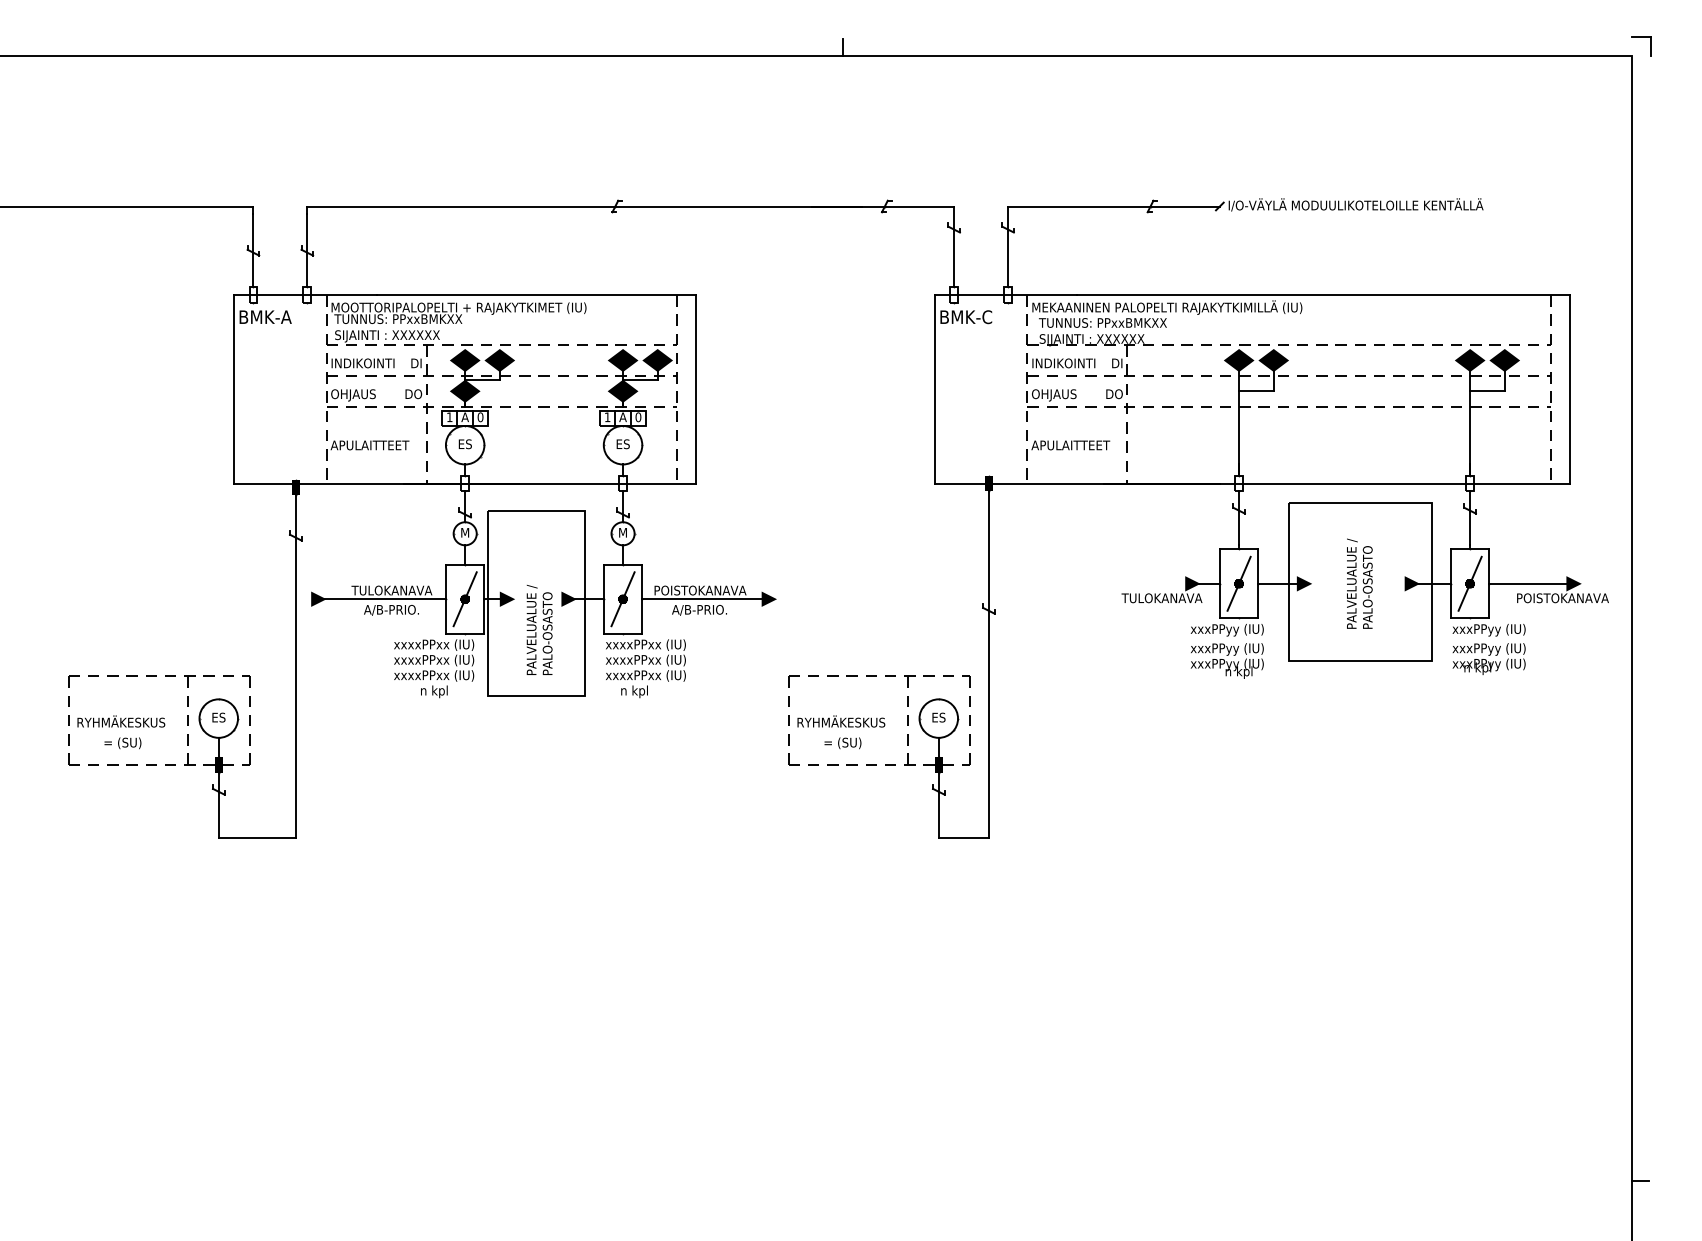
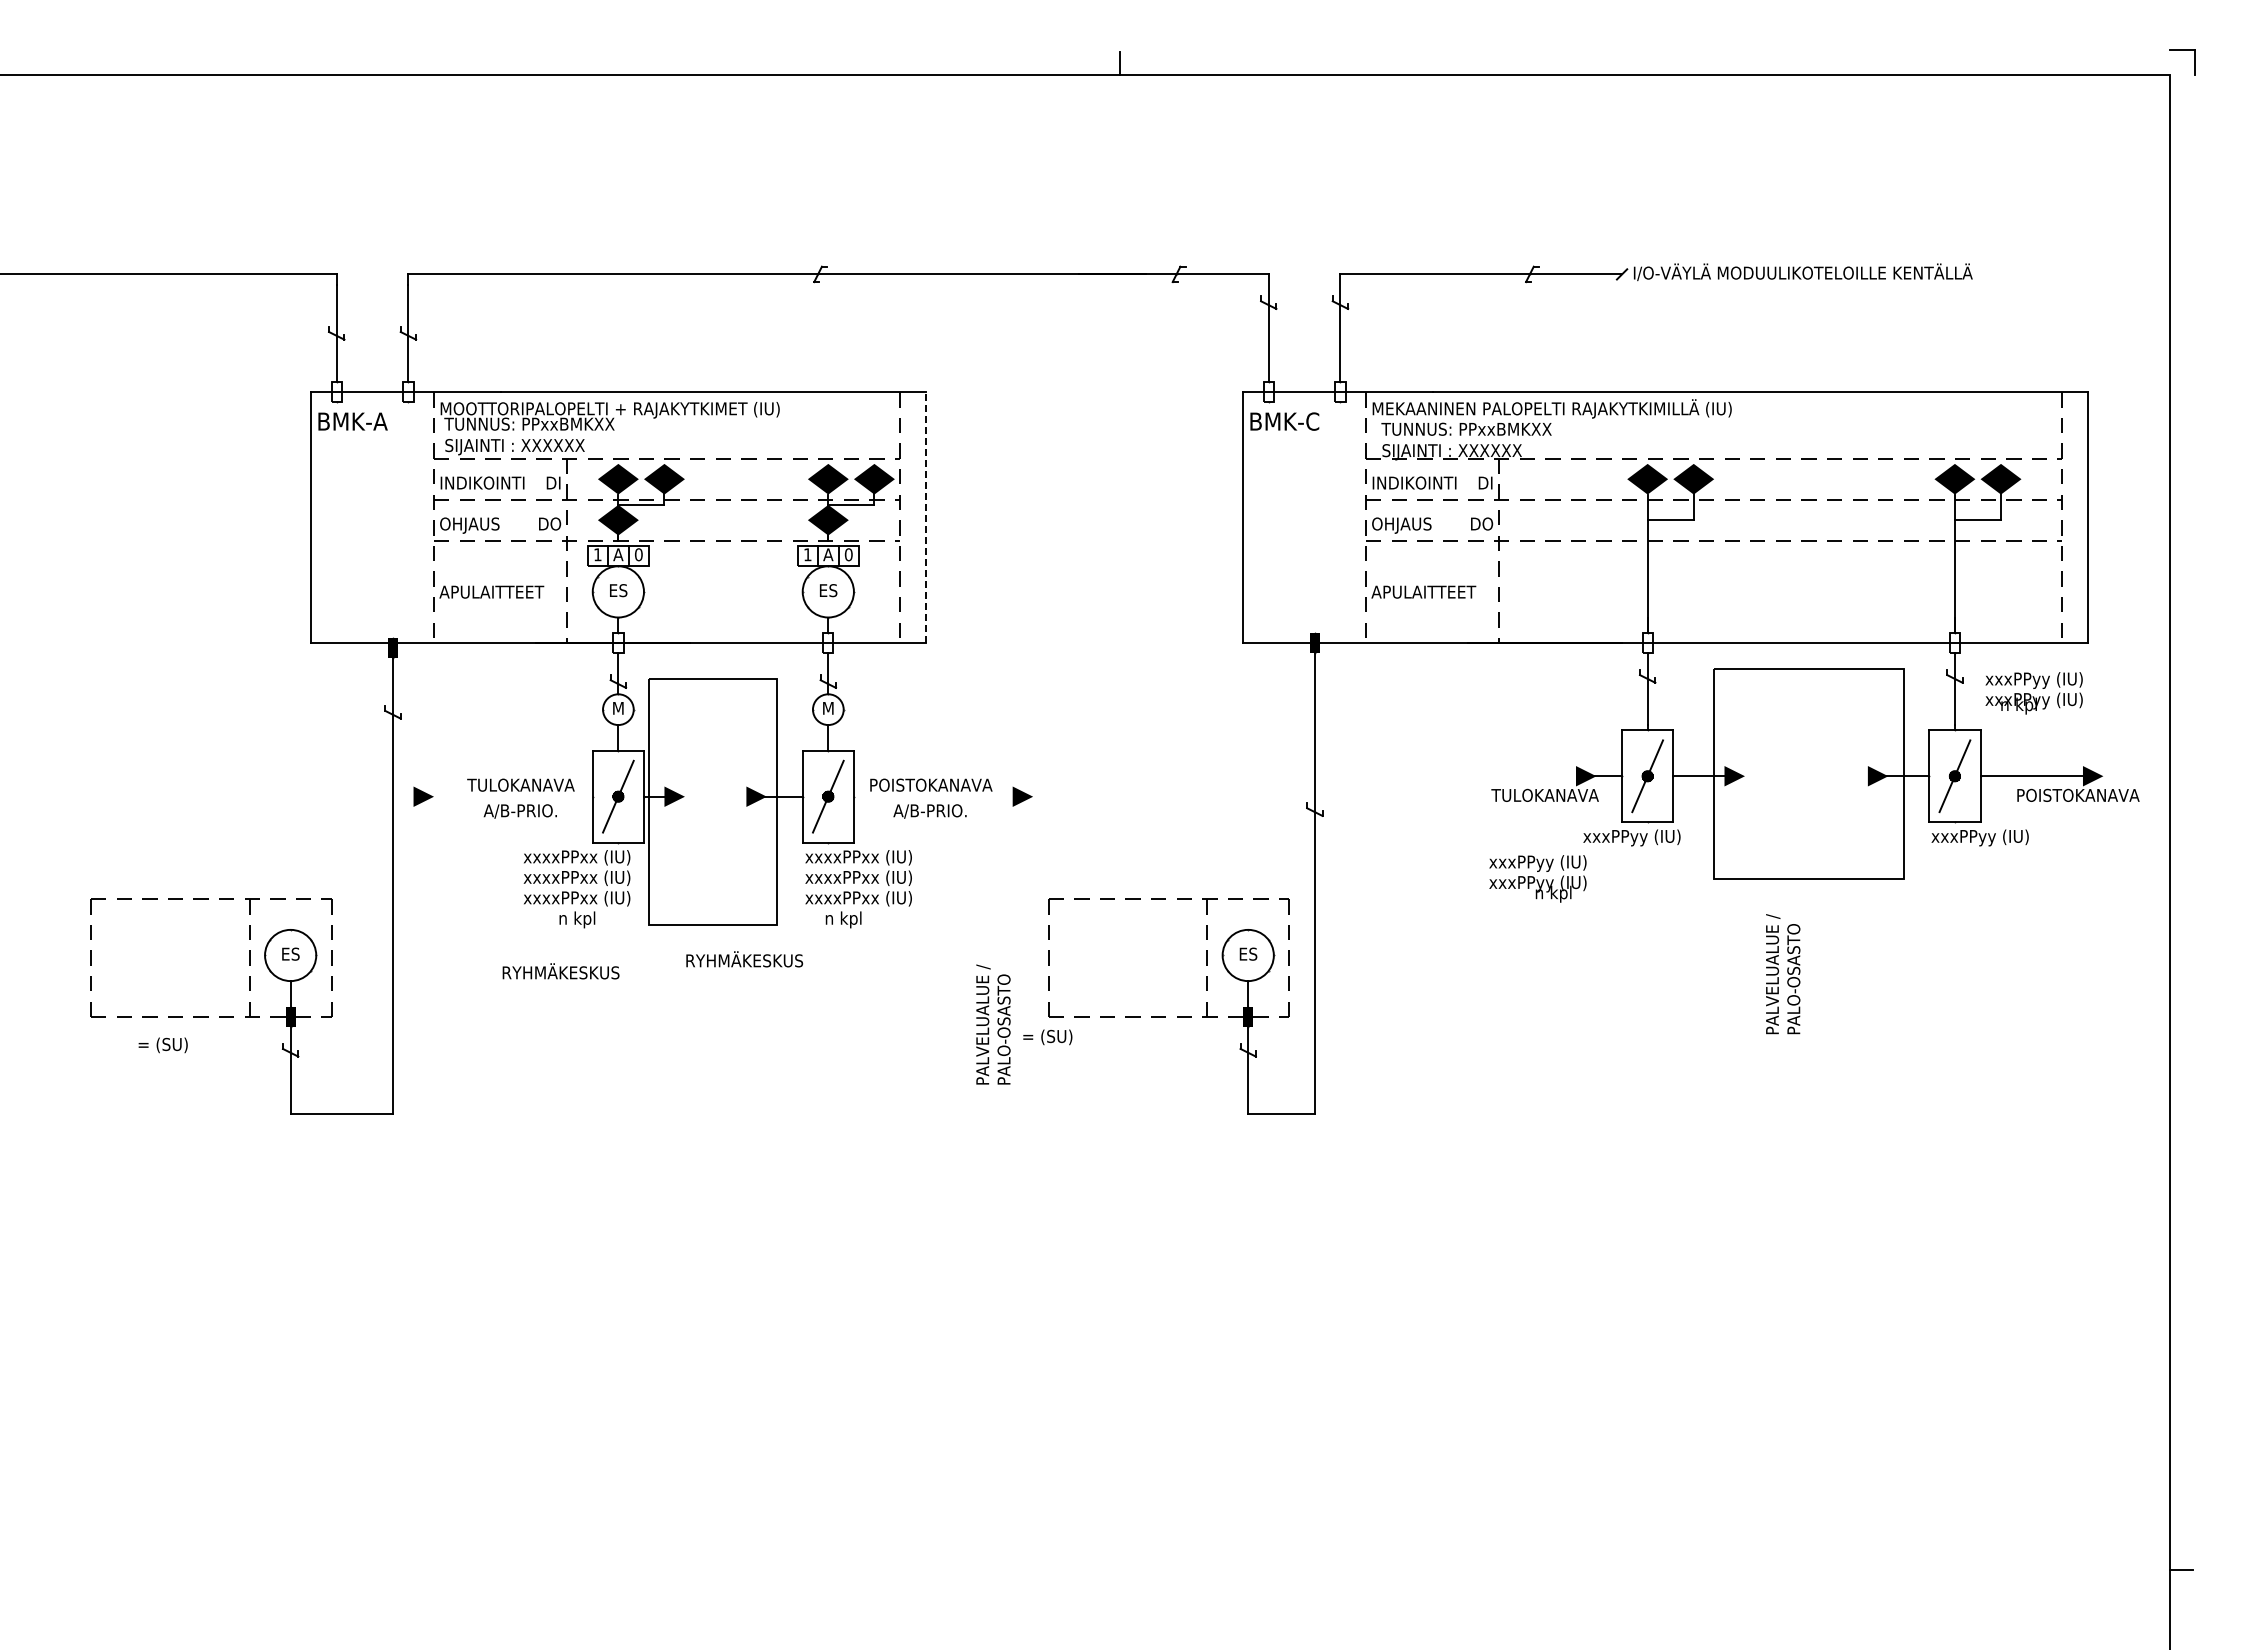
line: (696, 389) -> (925, 517), solid -> dashed
text: (1360, 584) -> (1783, 974), moved
line: (381, 599) -> (507, 796), removed
line: (705, 599) -> (937, 796), removed
text: (539, 629) -> (993, 1024), moved
text: (1488, 659) -> (2033, 693), moved
text: (1226, 660) -> (1537, 878), moved
text: (120, 721) -> (560, 971), moved
text: (841, 721) -> (744, 959), moved
text: (122, 743) -> (162, 1045), moved
text: (842, 743) -> (1047, 1037), moved

